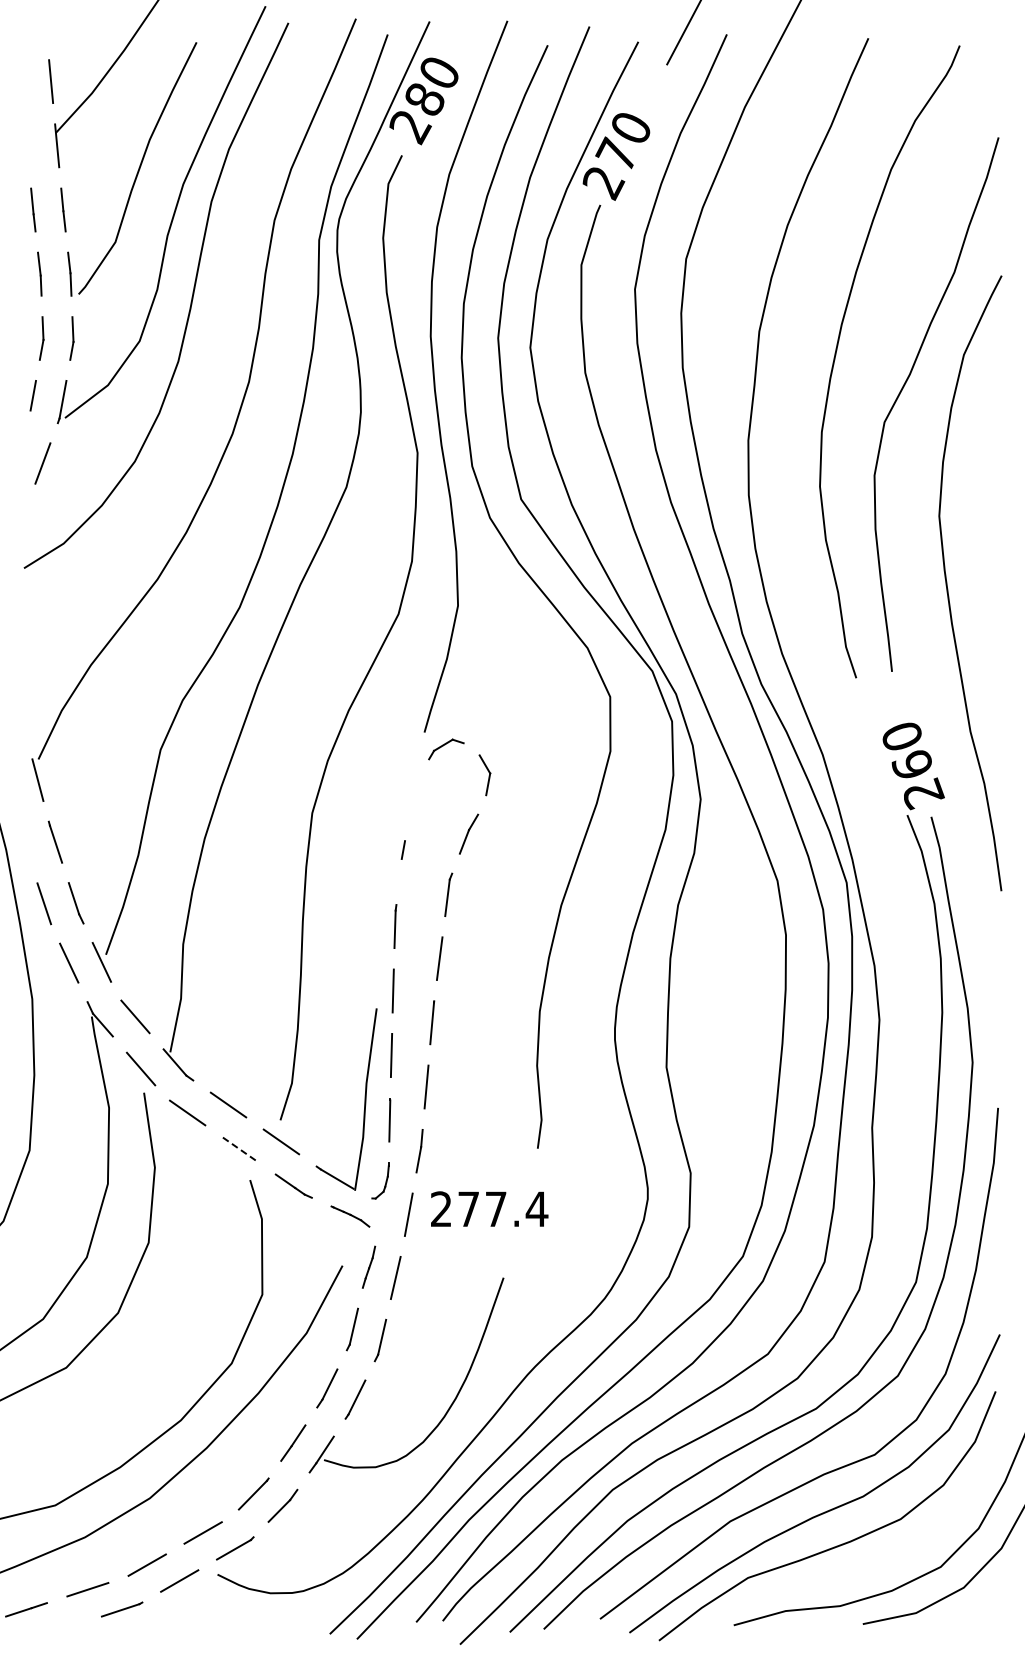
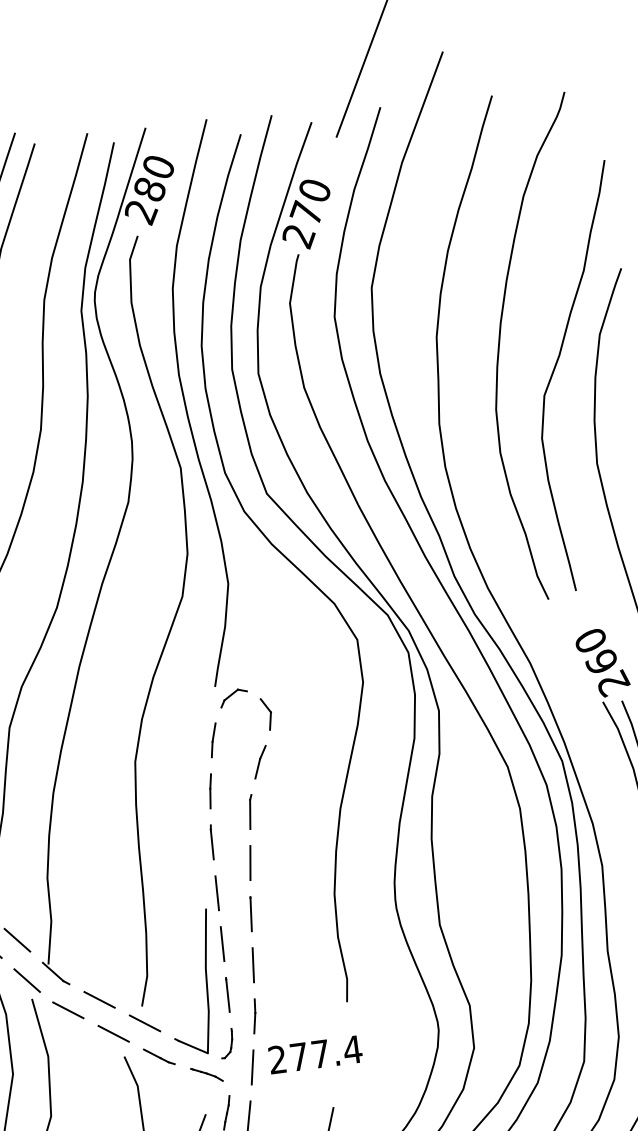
part: (414, 798) -> (214, 739), added
line: (399, 870) -> (209, 797), added
line: (240, 1149) -> (113, 1033), dashed -> solid

